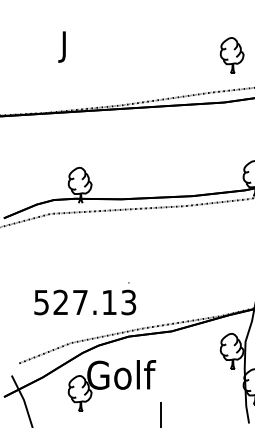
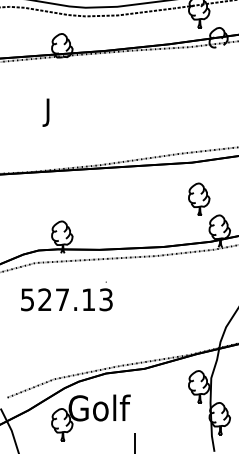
part: (232, 54) -> (199, 198), moved
text: (84, 298) -> (66, 296), moved

